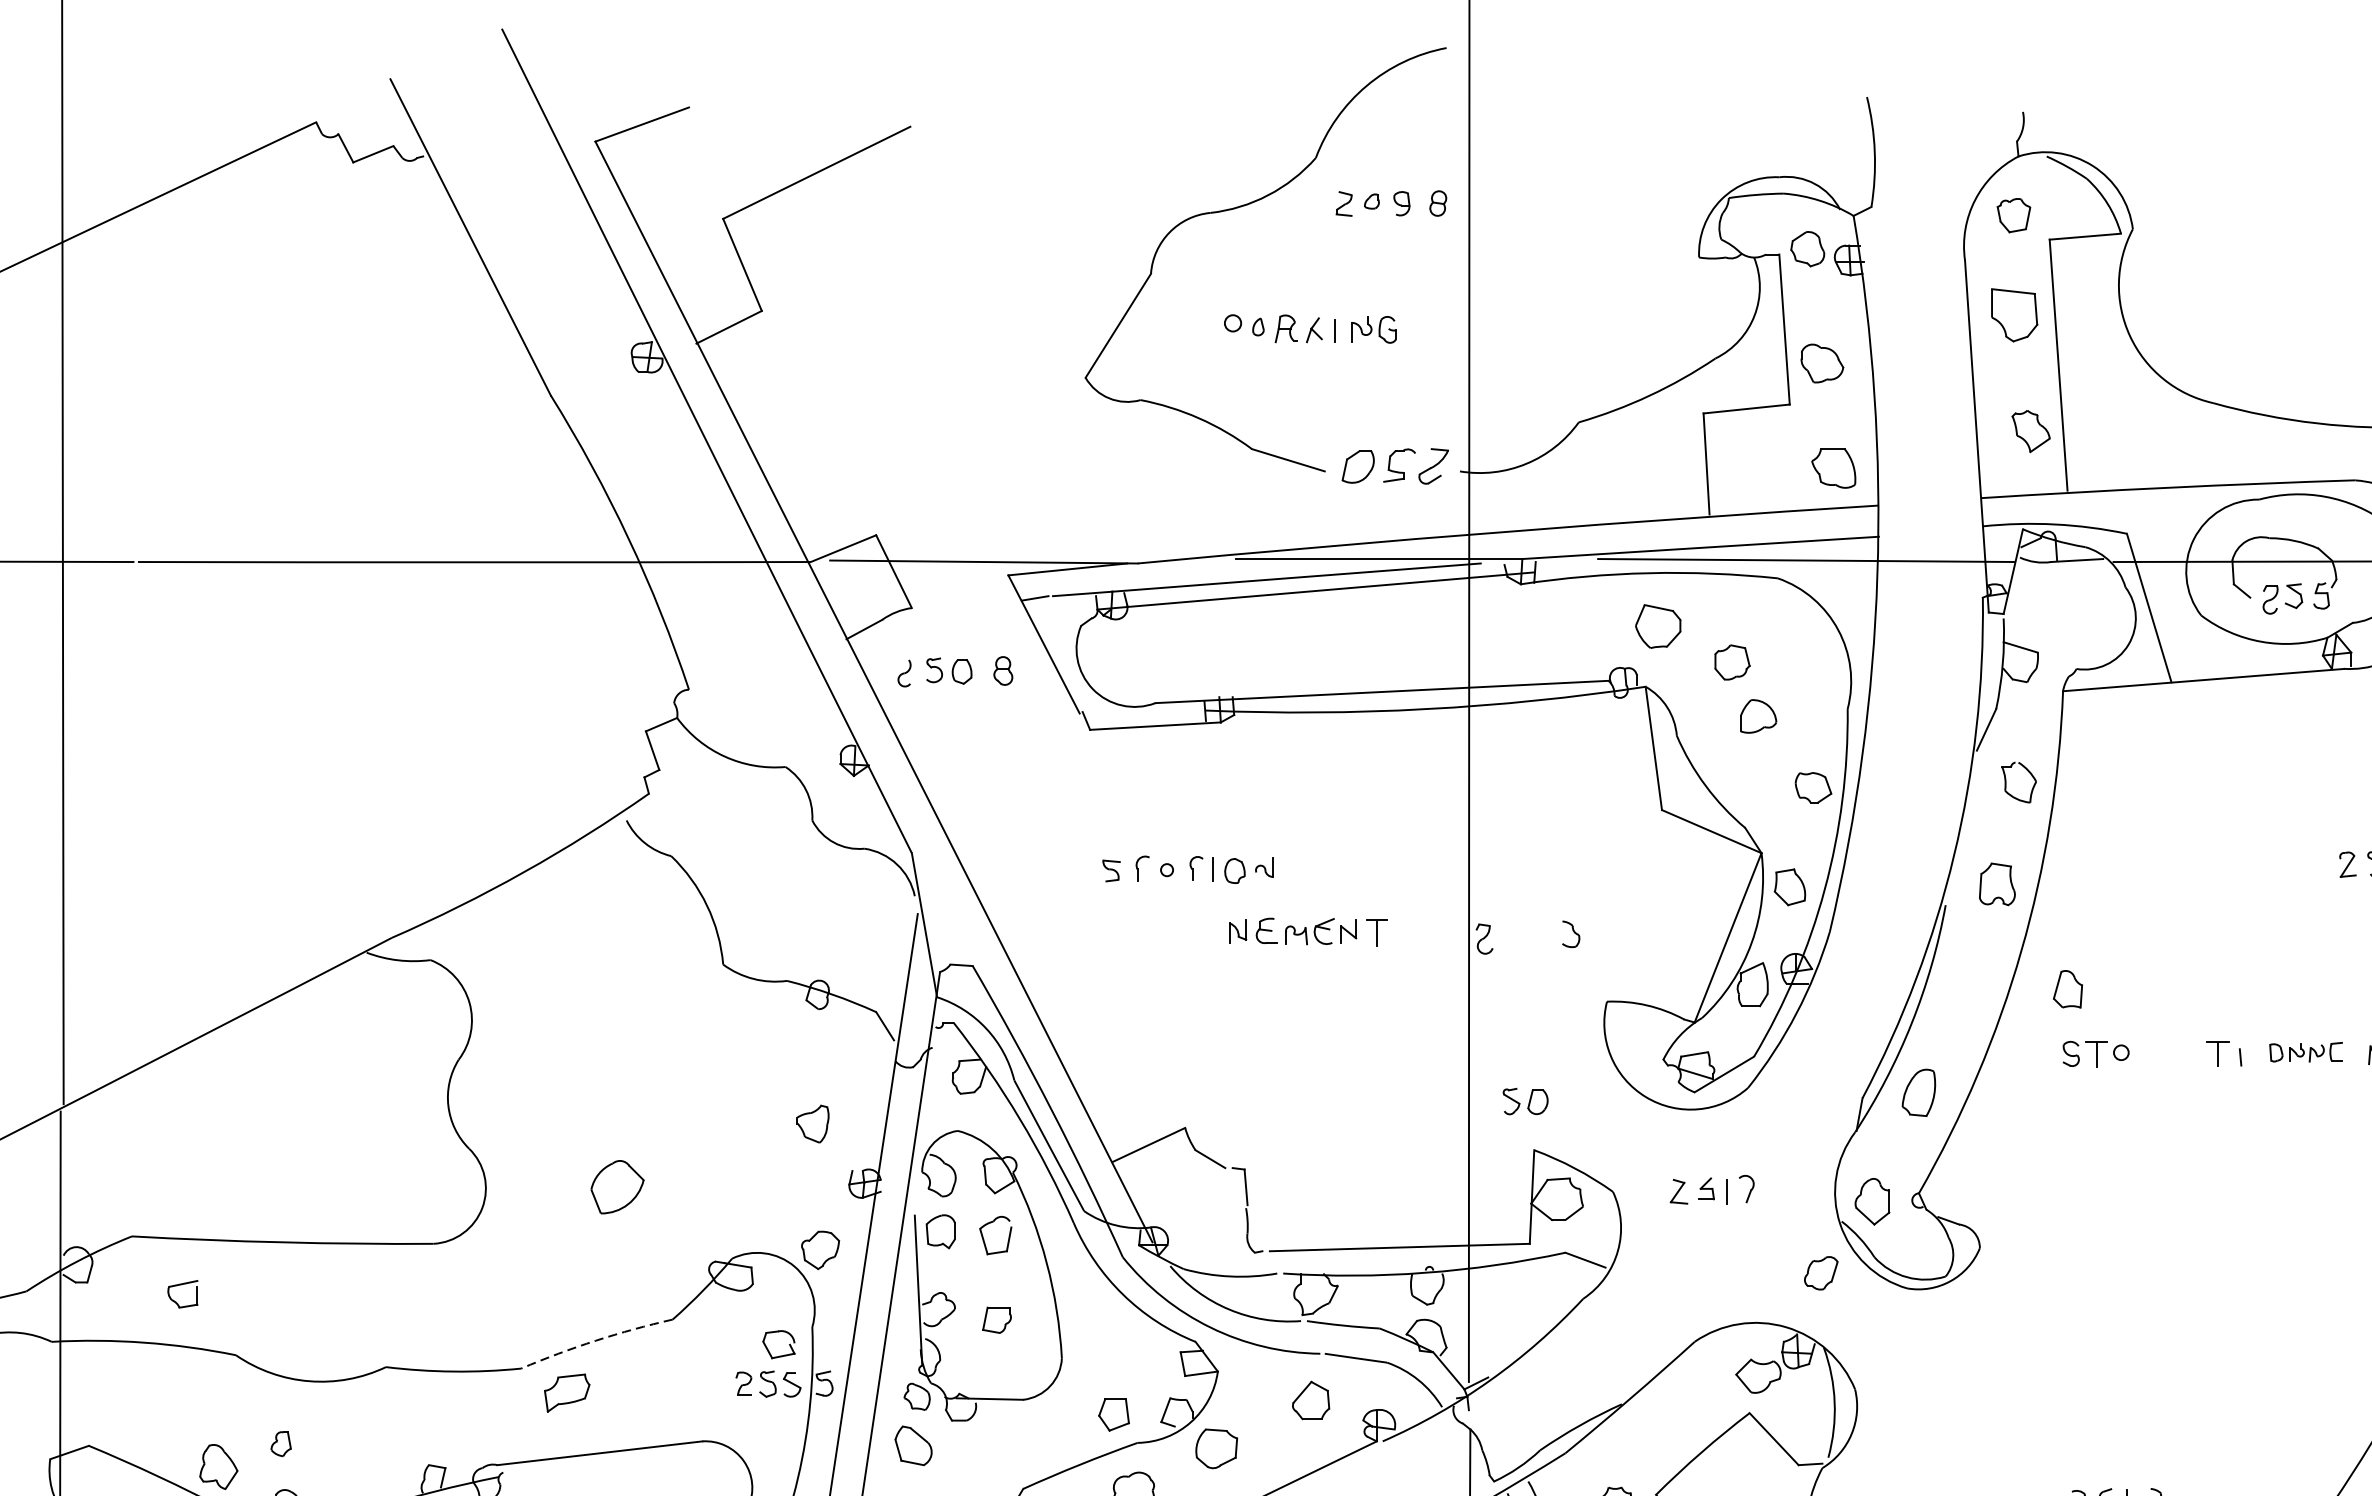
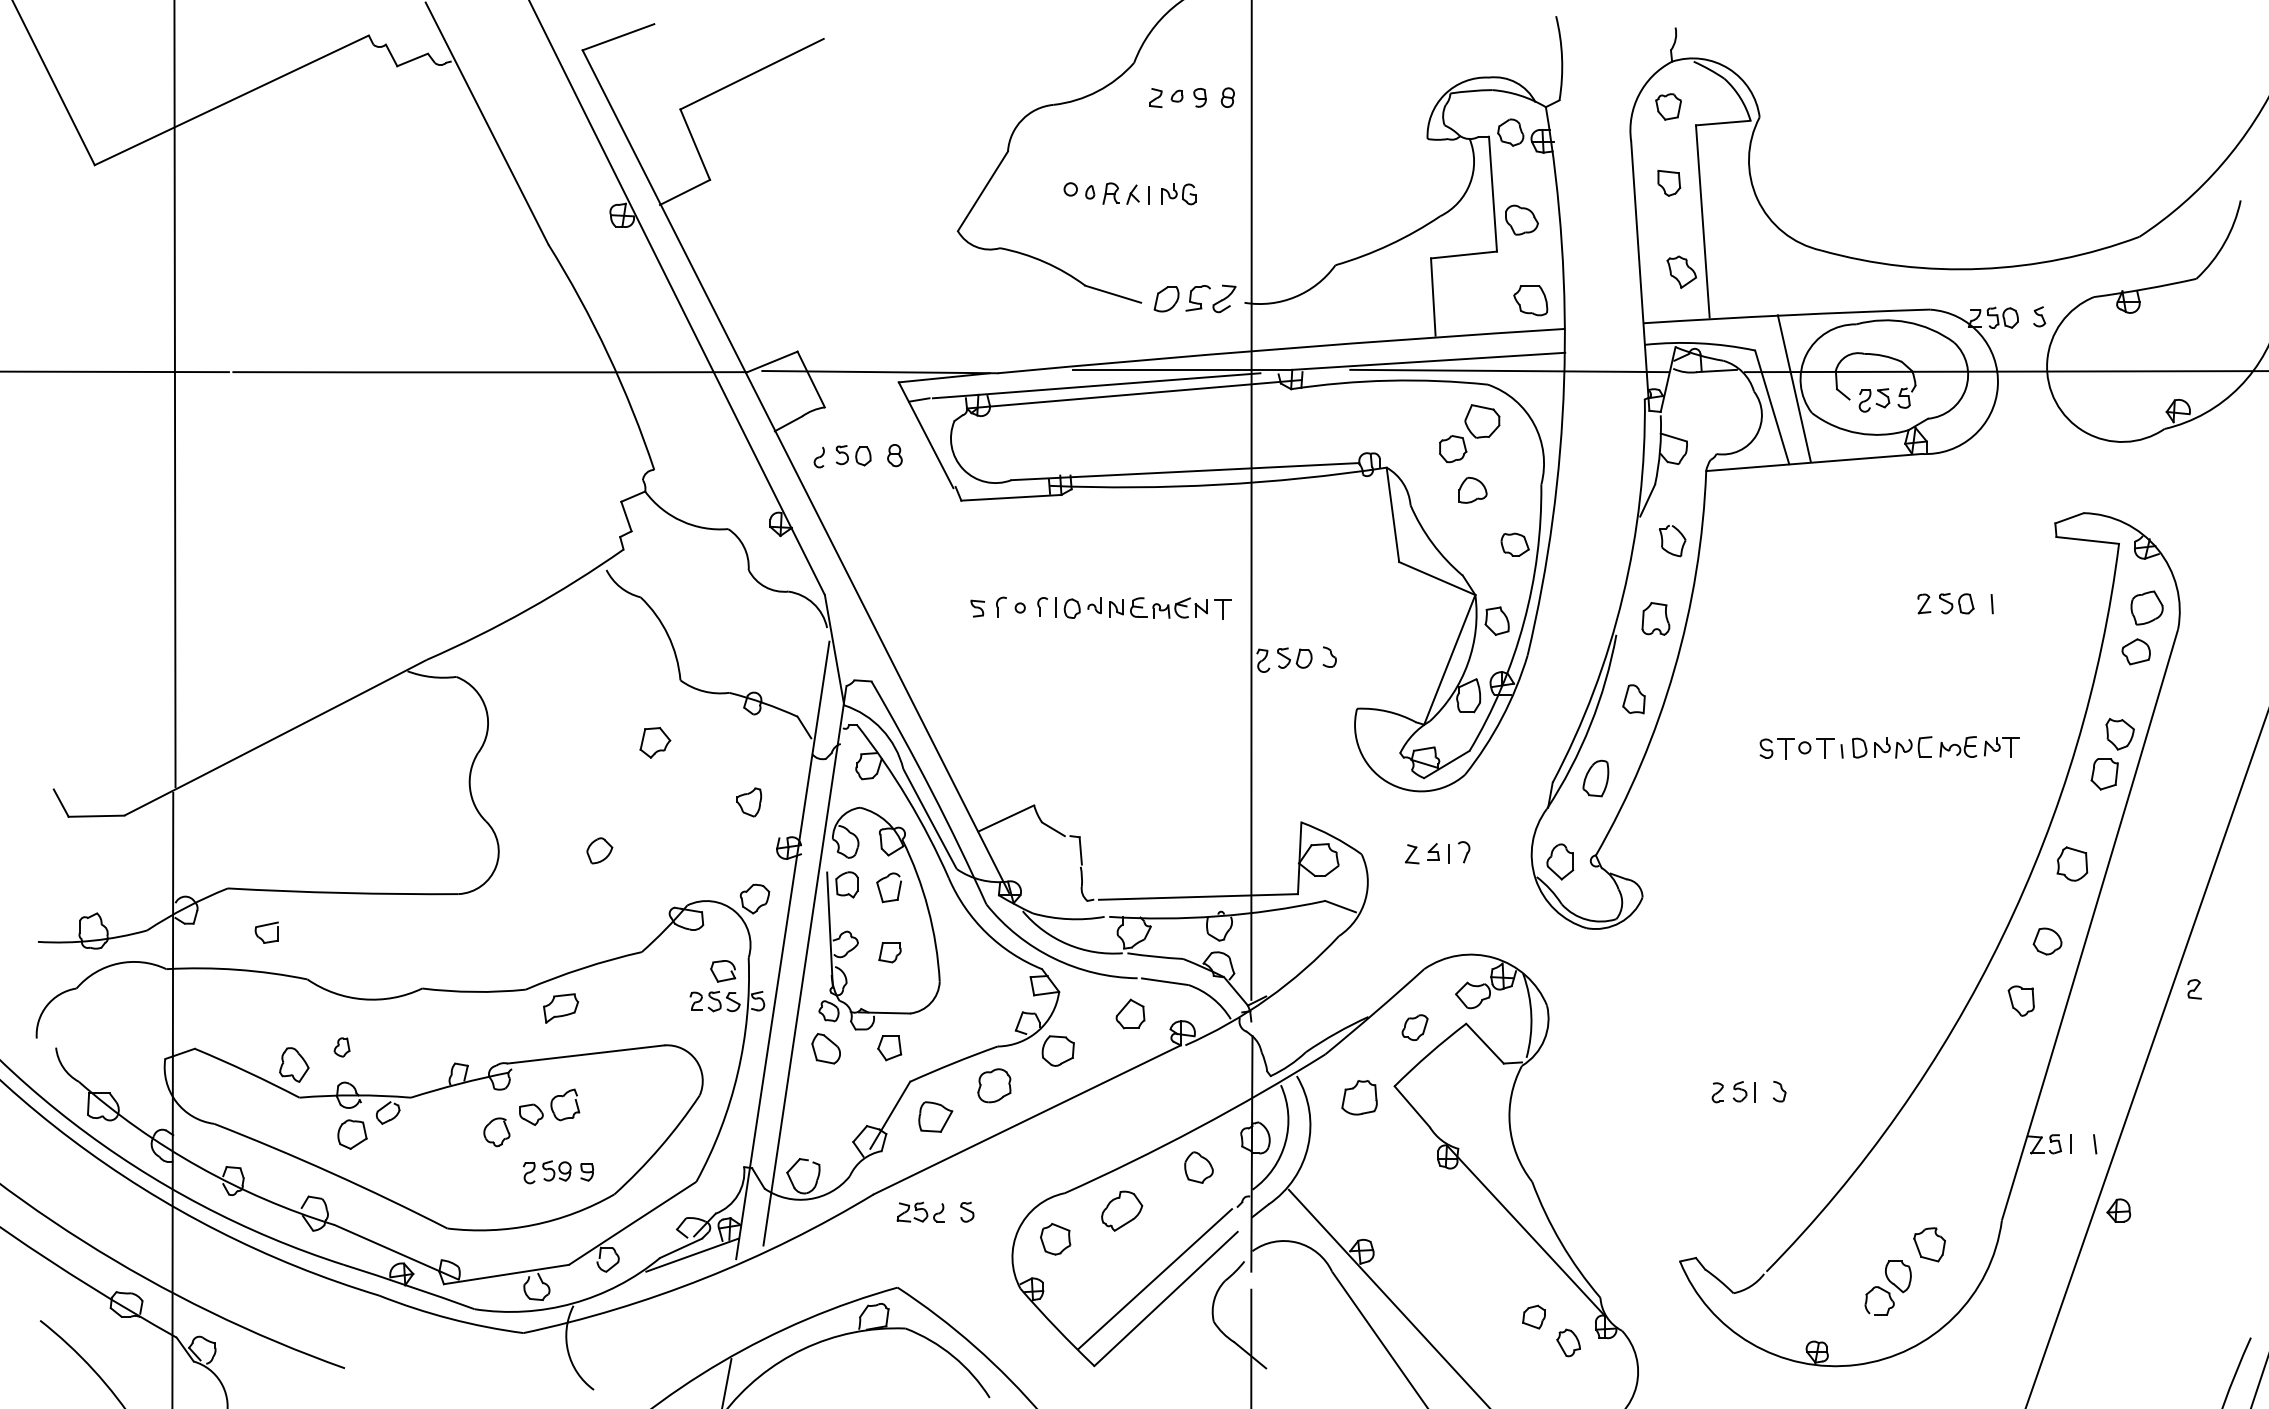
part: (2015, 315) -> (1669, 183), size x0.62
line: (2177, 583) -> (1793, 388), added
part: (1658, 626) -> (1482, 421), moved
part: (1308, 932) -> (1170, 608), moved
part: (2067, 989) -> (1633, 699), moved
part: (690, 1045) -> (655, 742), added
part: (2306, 1052) -> (1892, 747), size x1.43
part: (2096, 1053) -> (1785, 748), moved
part: (1525, 1100) -> (1294, 657), moved
part: (617, 1186) -> (599, 850), size x0.62
part: (1820, 1273) -> (1414, 1027), moved
arc: (595, 1340) -> (582, 968), dashed -> solid
part: (1113, 1415) -> (889, 1048), moved

